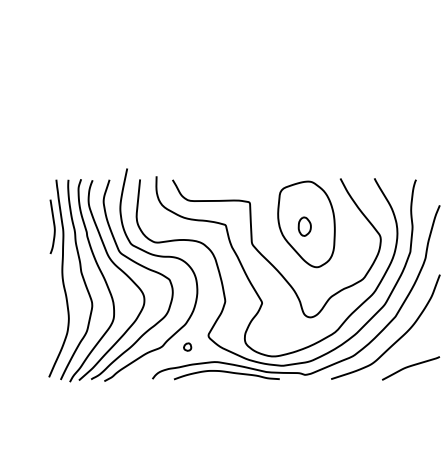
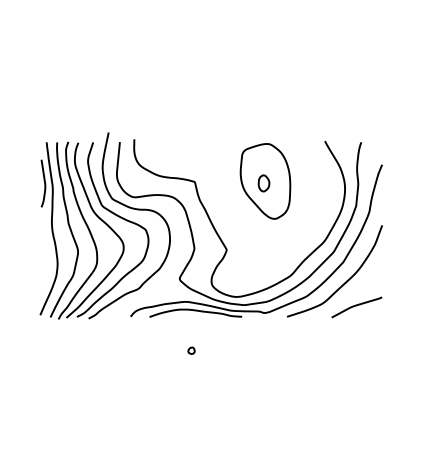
curve: (266, 257) -> (230, 210), removed
part: (187, 346) -> (191, 350), moved

